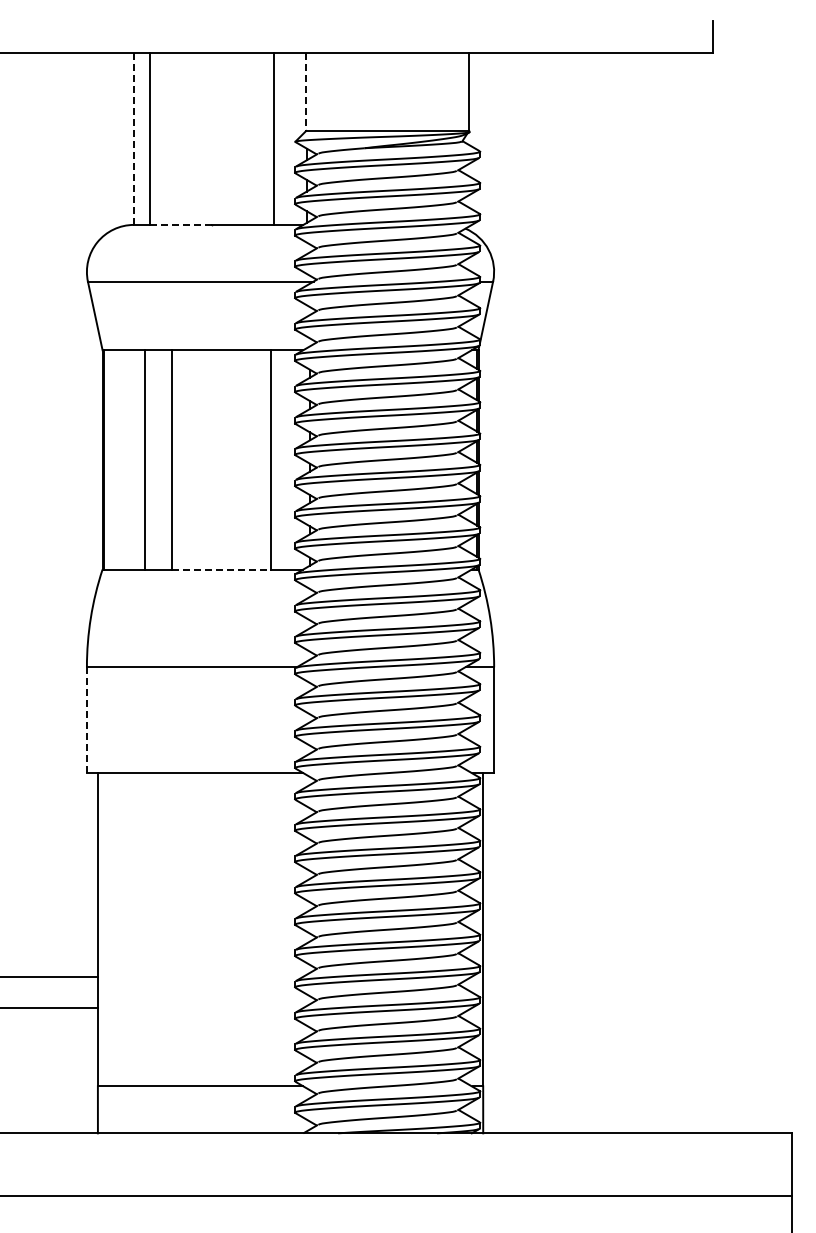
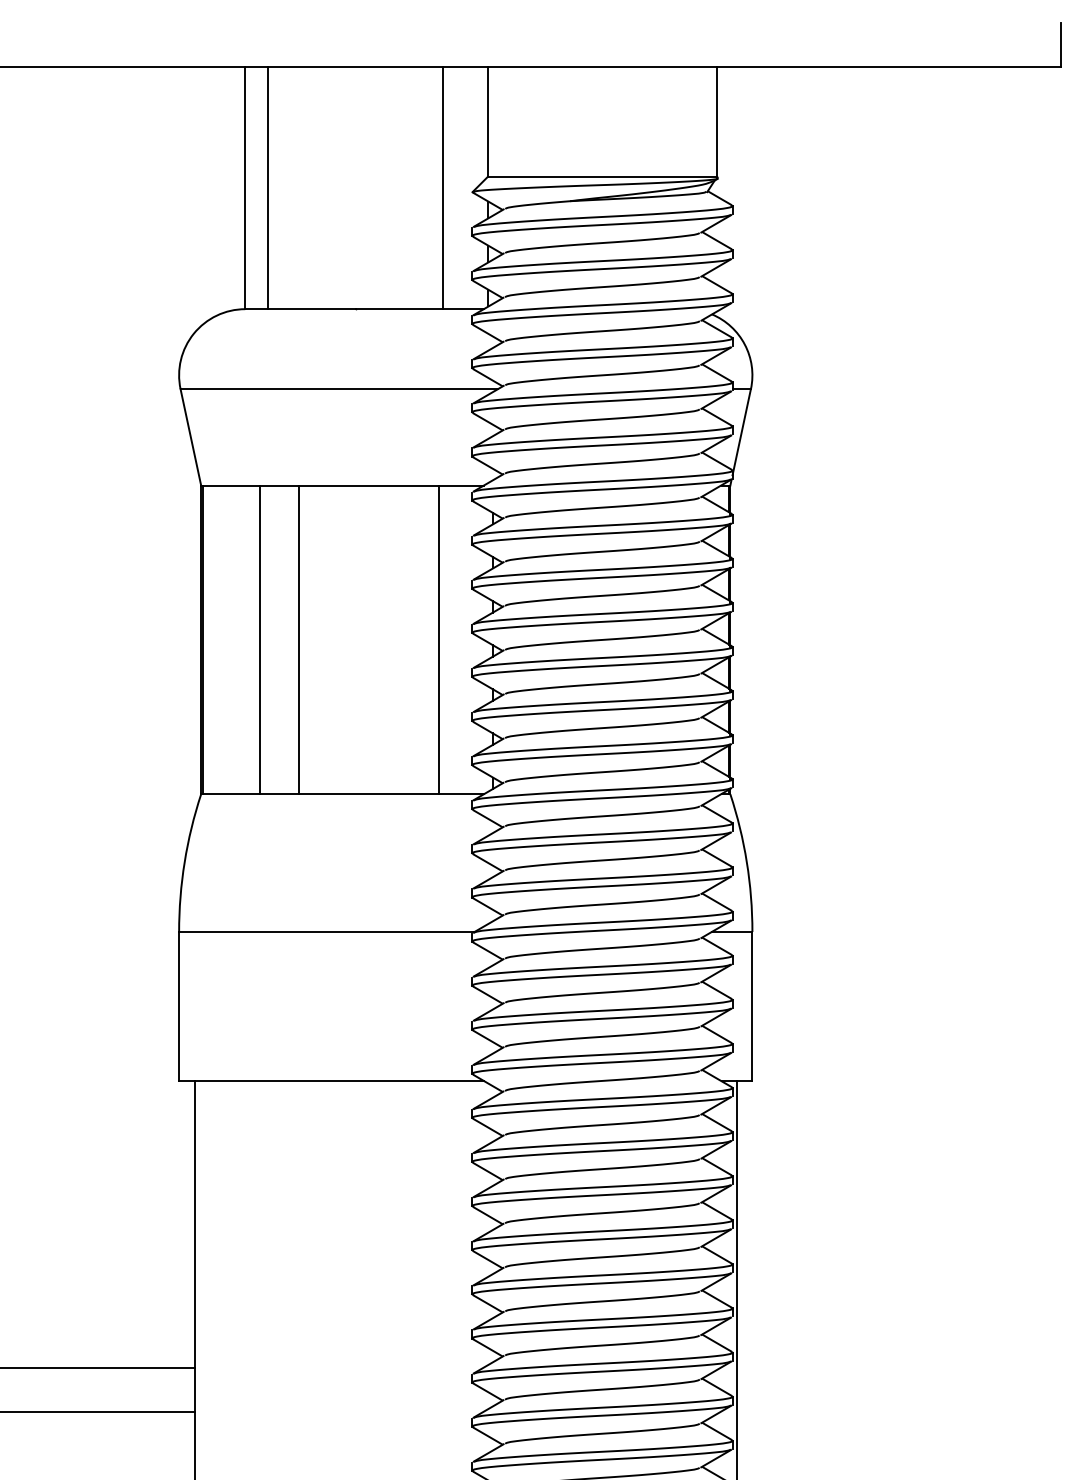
line: (306, 92) -> (488, 122), dashed -> solid
line: (133, 139) -> (244, 188), dashed -> solid
line: (180, 224) -> (310, 308), dashed -> solid
line: (221, 569) -> (368, 794), dashed -> solid
line: (86, 720) -> (178, 1006), dashed -> solid

